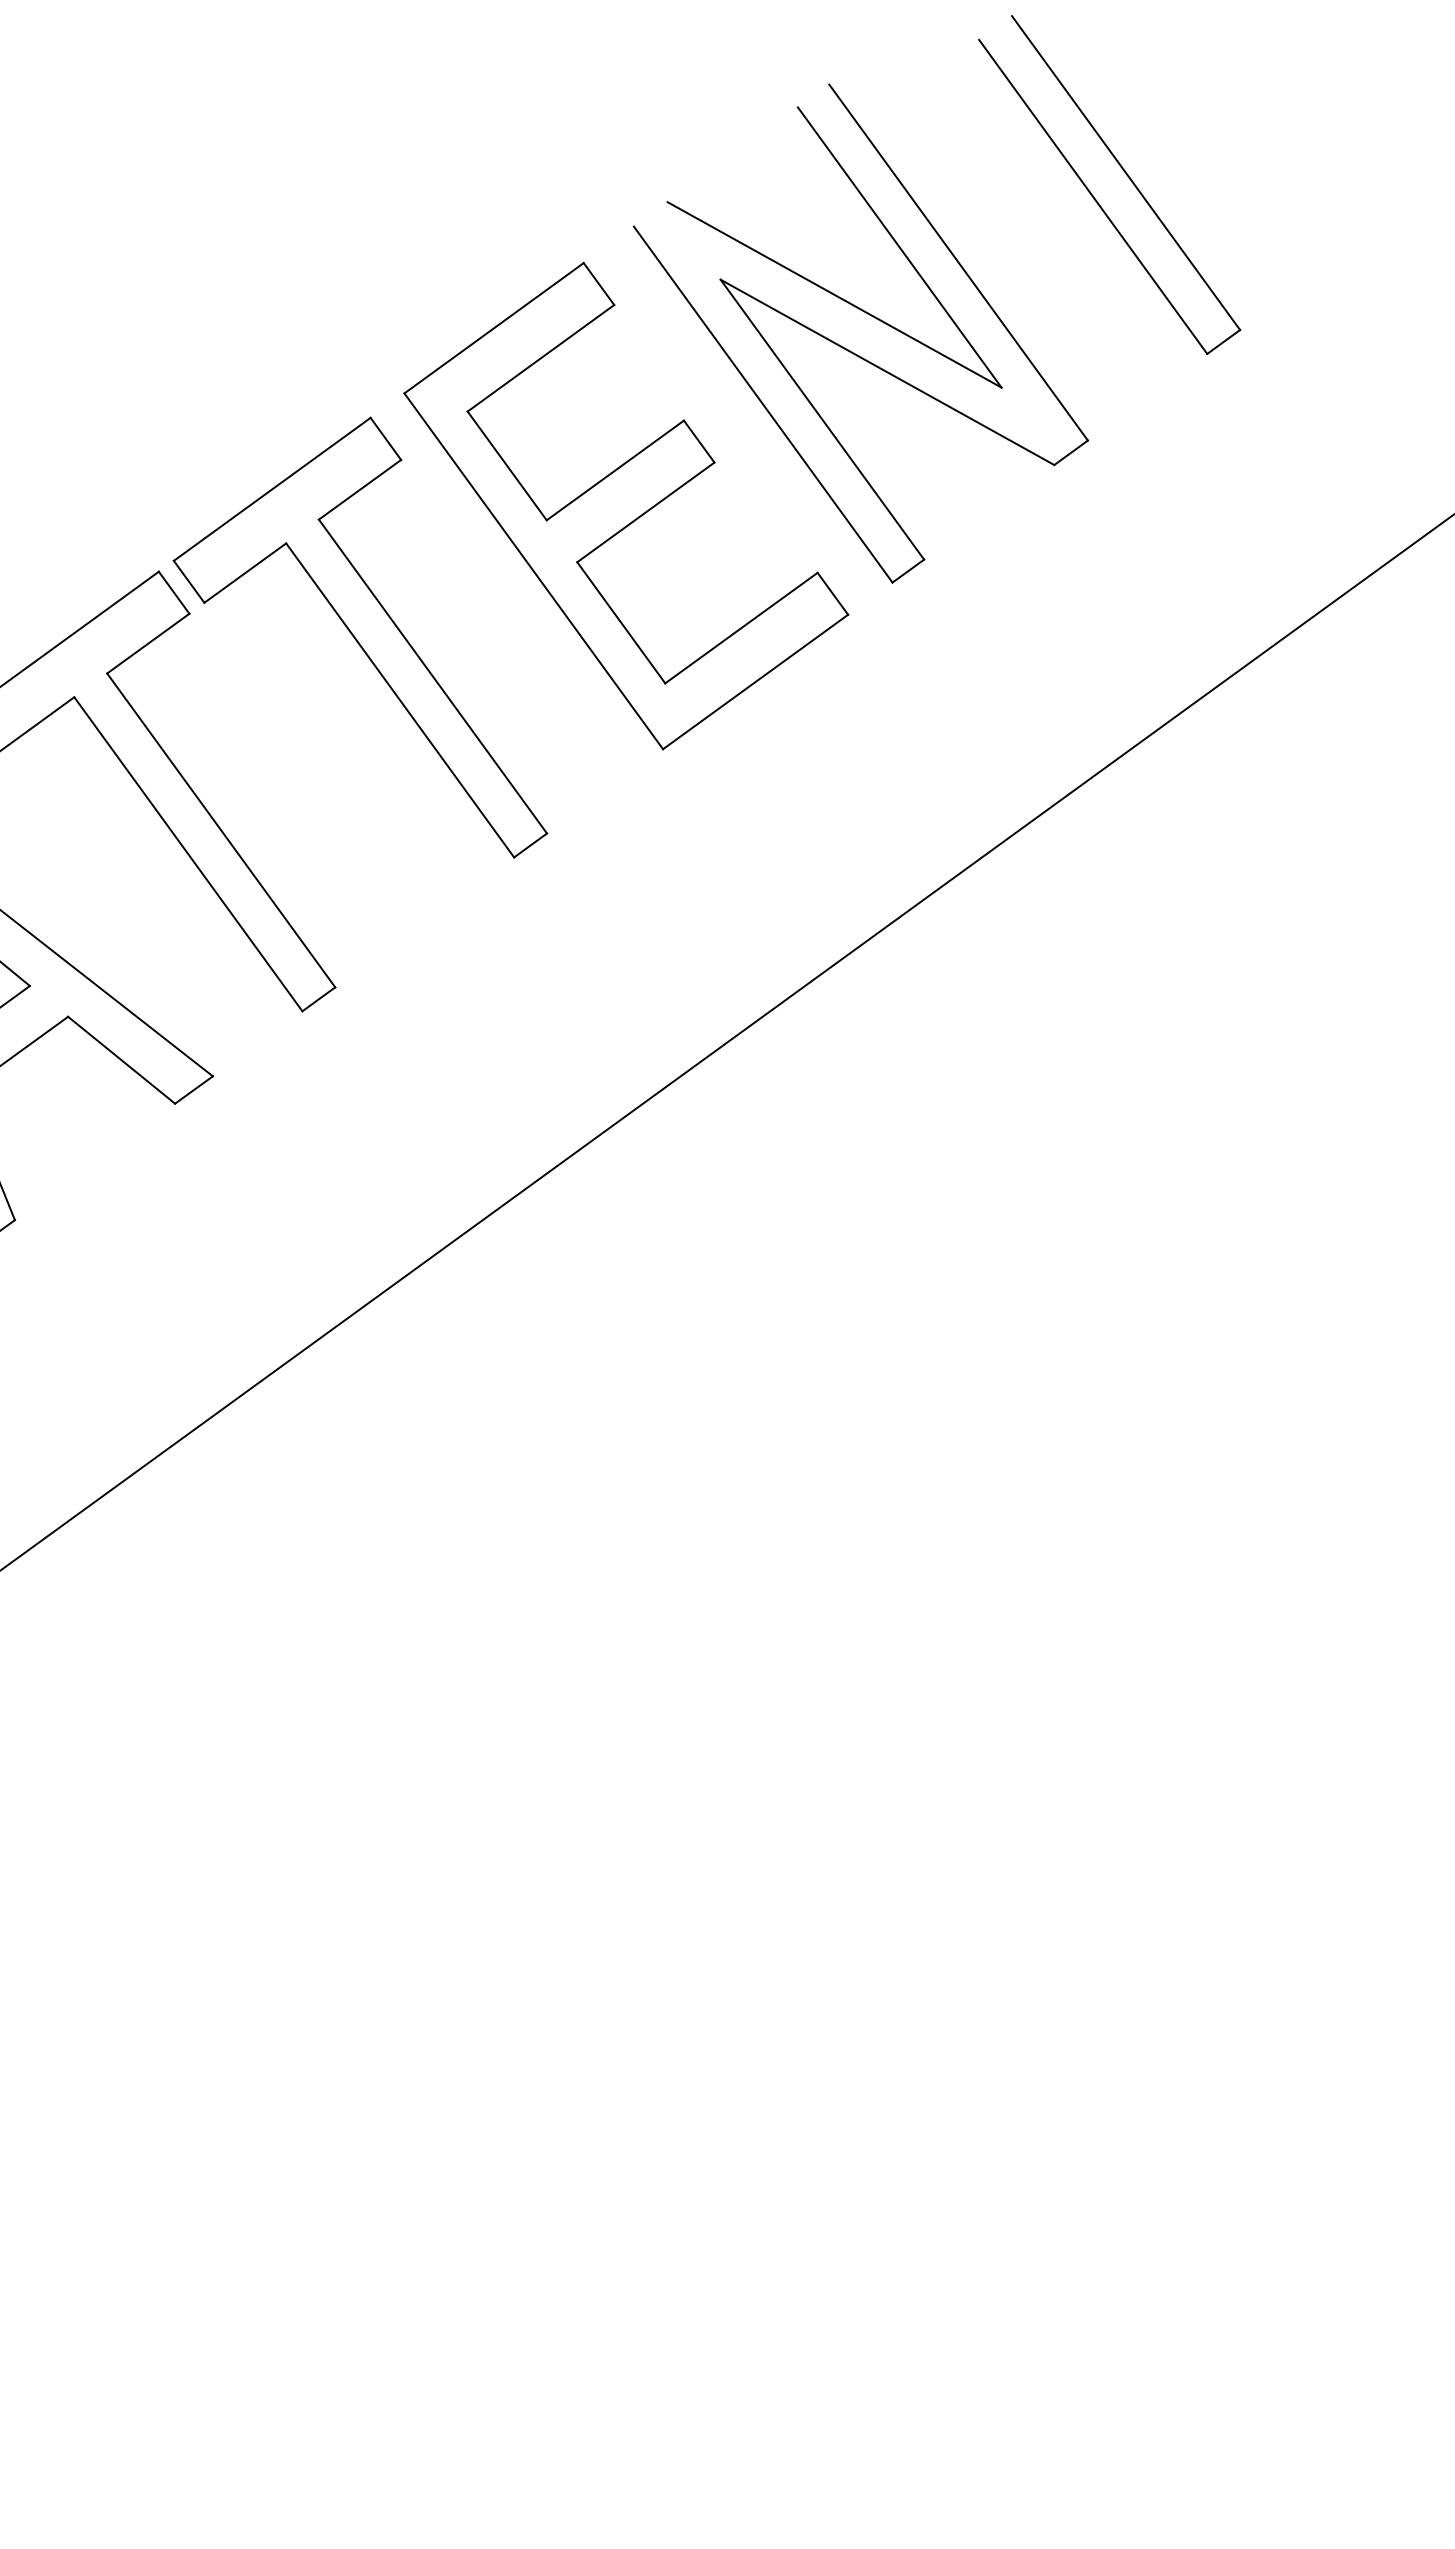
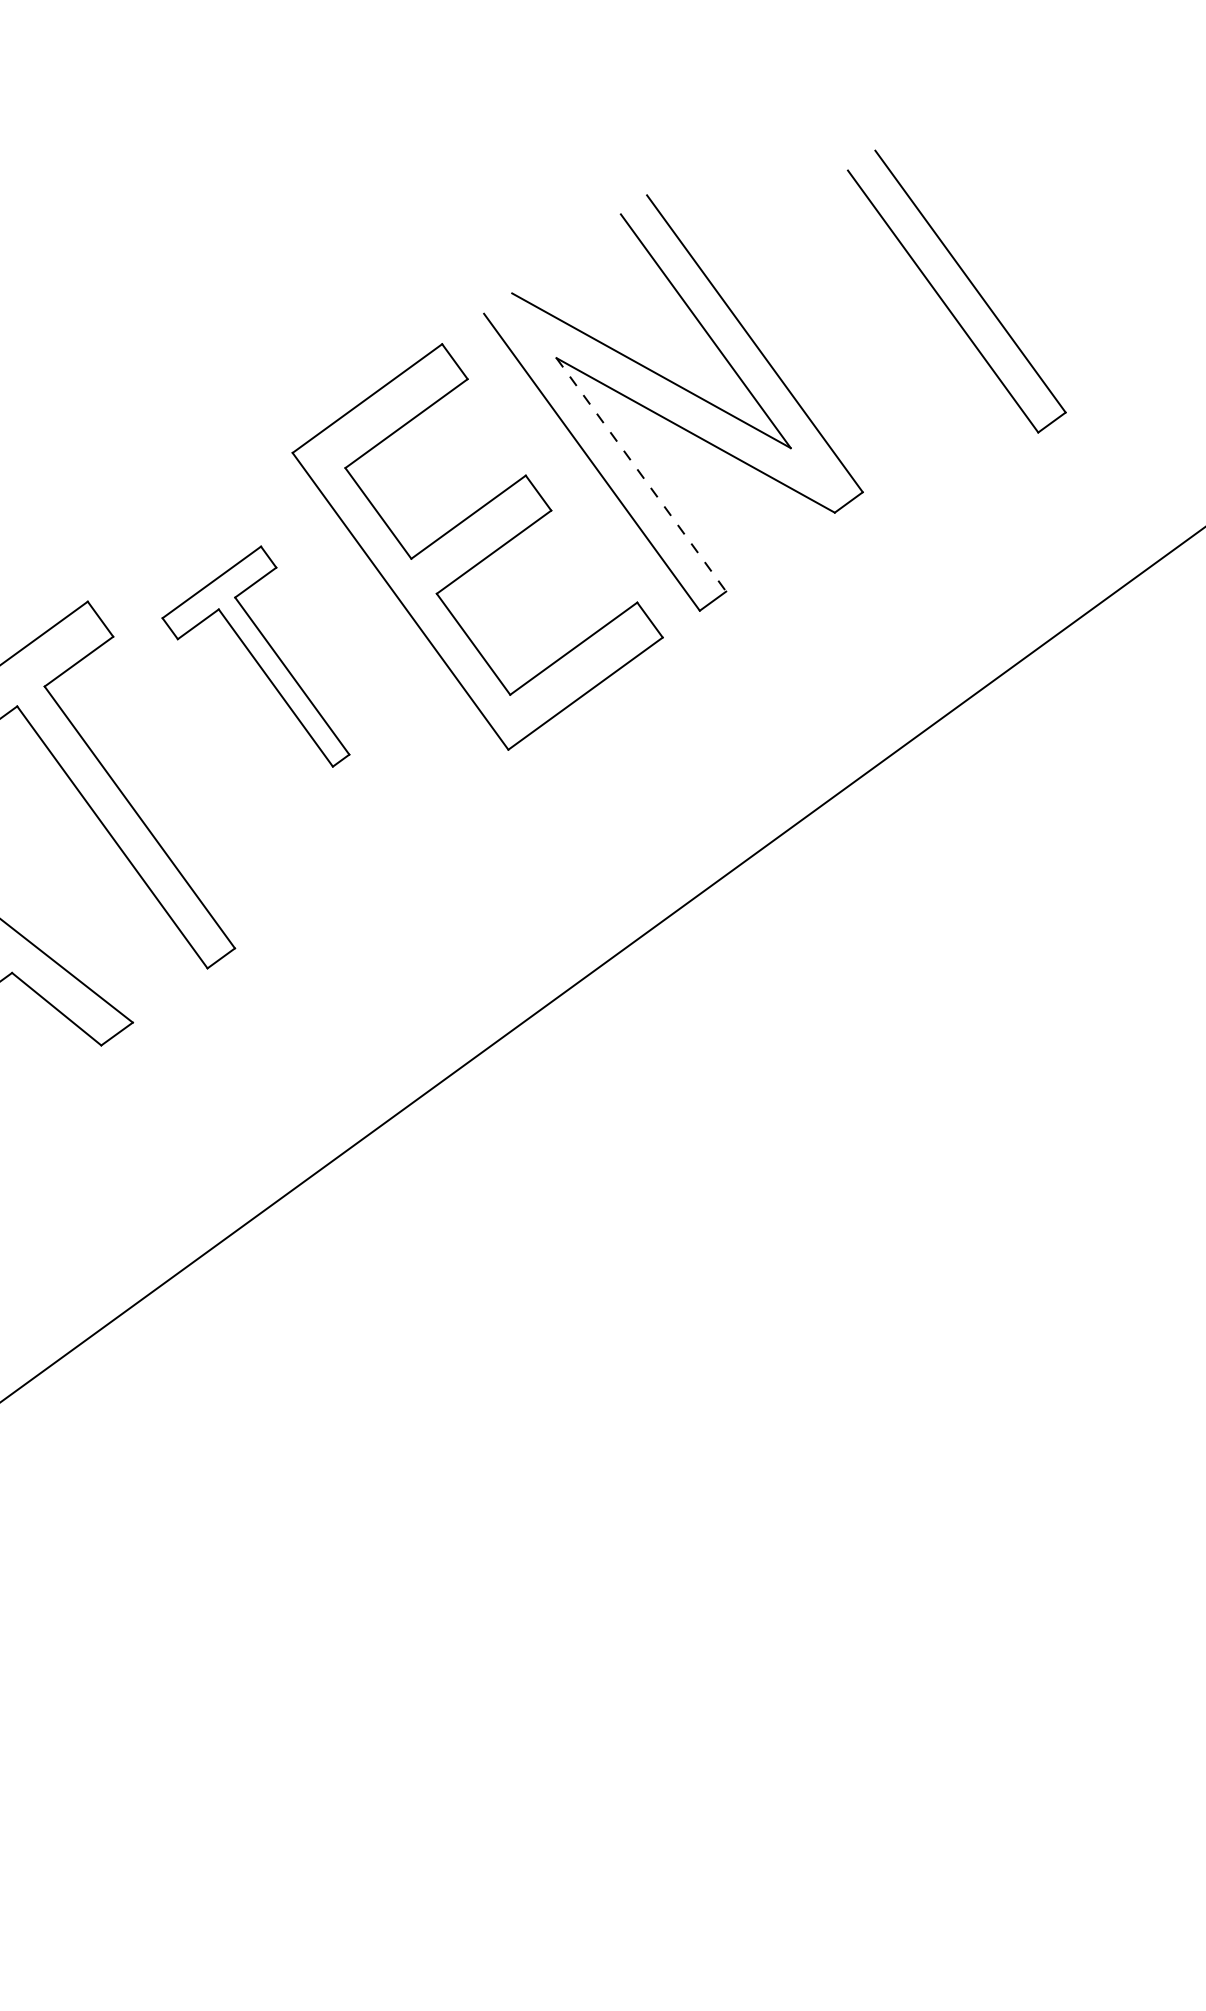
part: (1094, 196) -> (944, 301), moved
line: (822, 420) -> (641, 475), solid -> dashed
part: (360, 637) -> (256, 656), size x0.6

